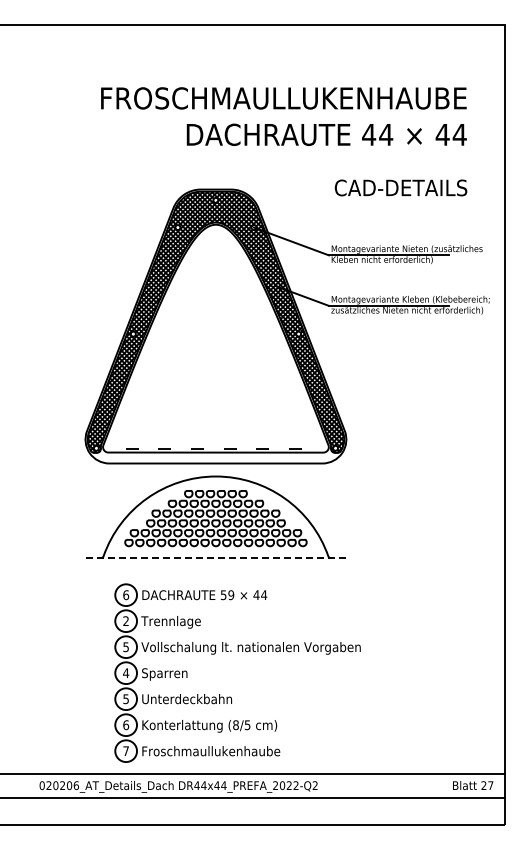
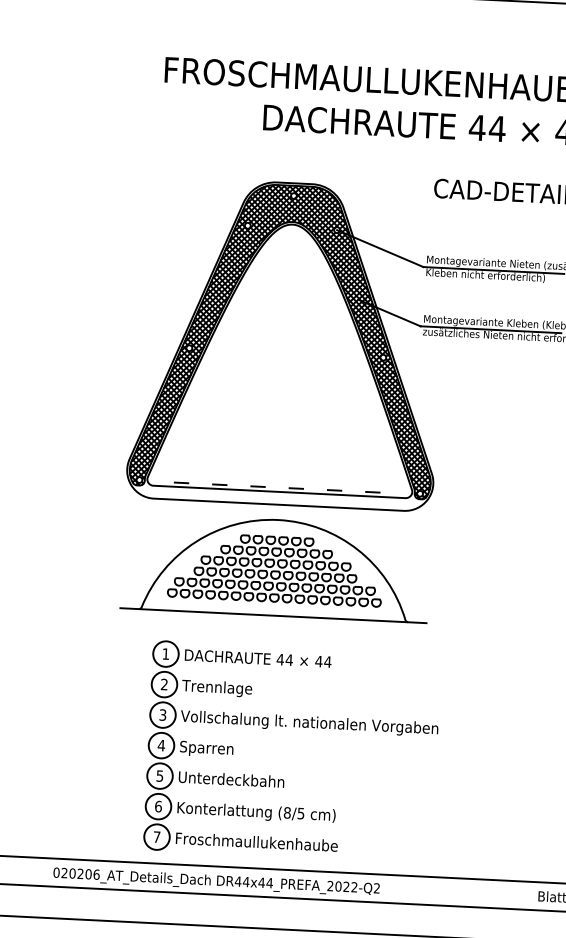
line: (216, 558) -> (274, 616), dashed -> solid
text: (126, 595) -> (166, 654), 6 -> 1
text: (227, 595) -> (284, 660), 59 -> 44
text: (125, 646) -> (162, 714), 5 -> 3

